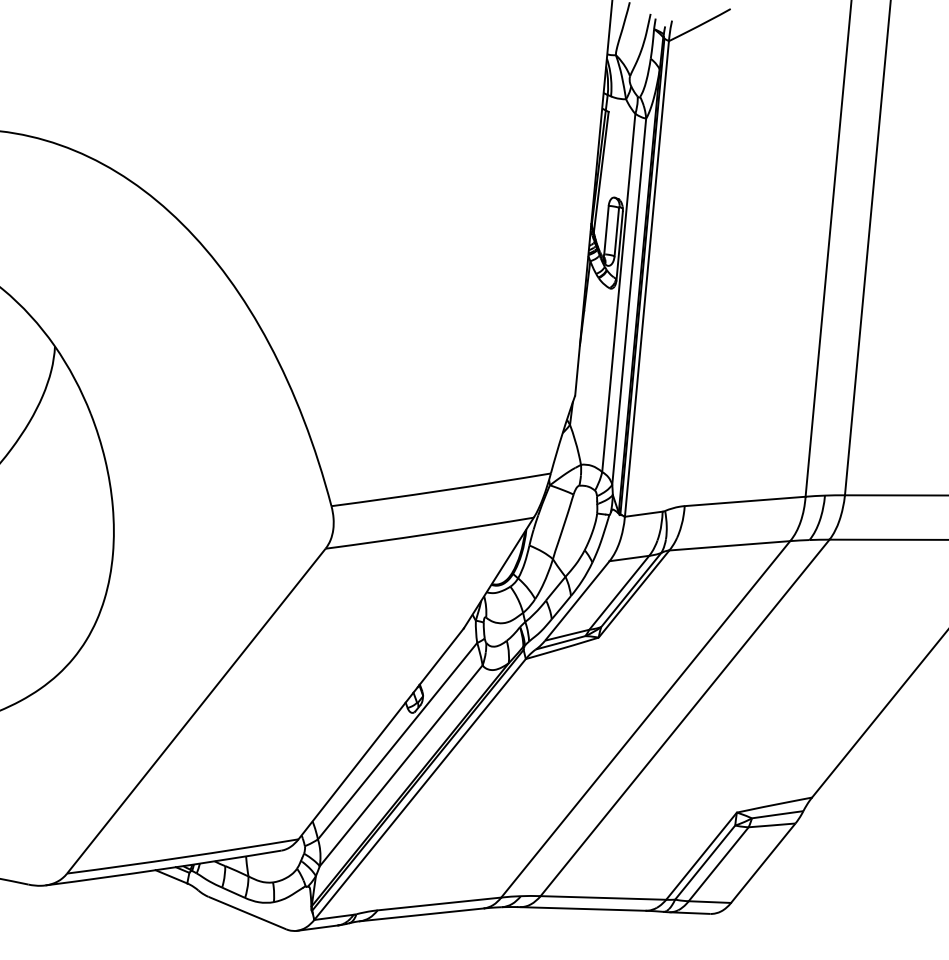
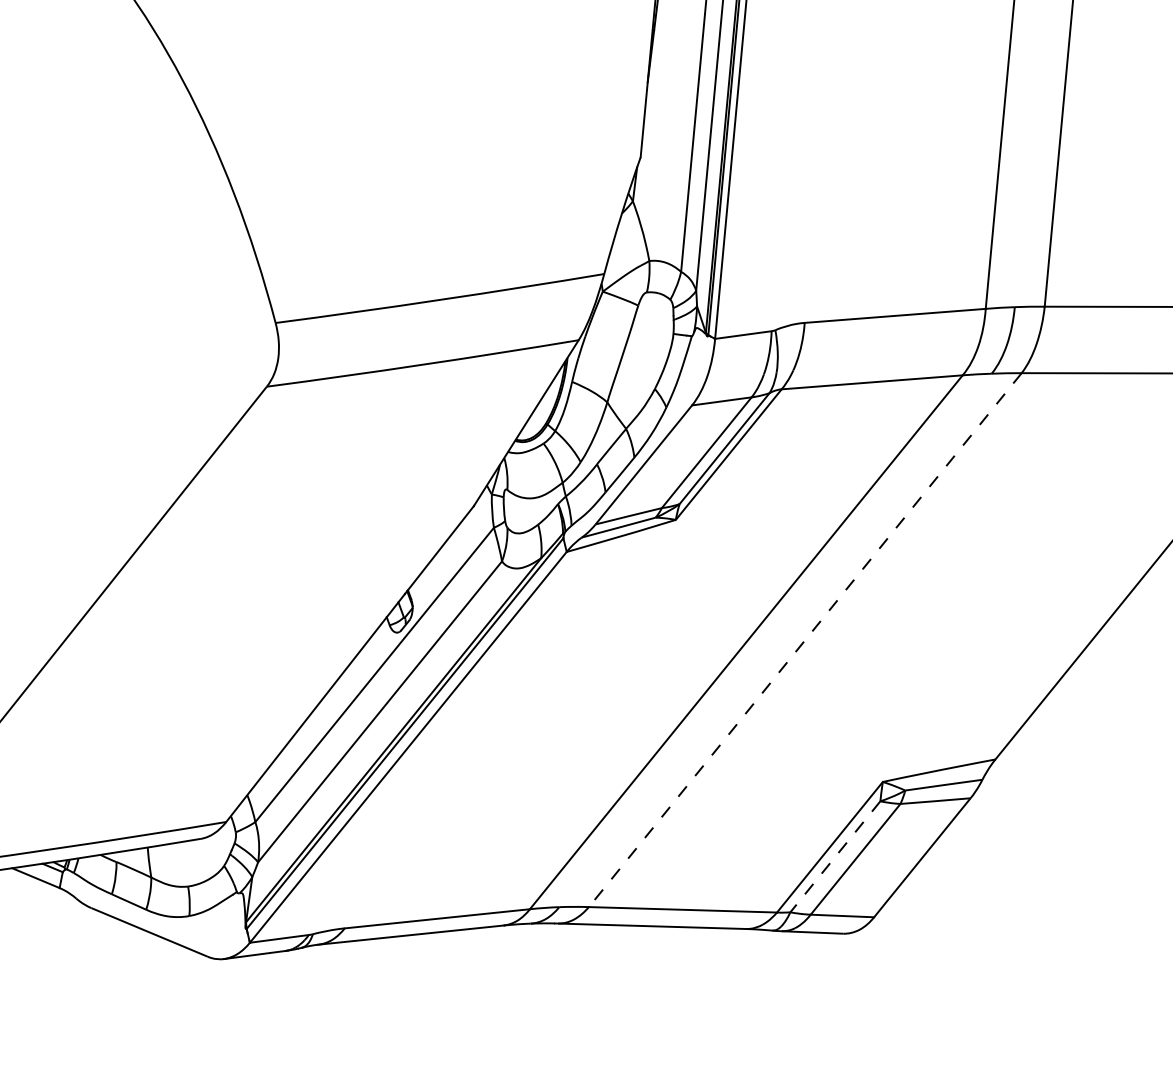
line: (684, 718) -> (804, 641), solid -> dashed
line: (705, 862) -> (835, 856), solid -> dashed

